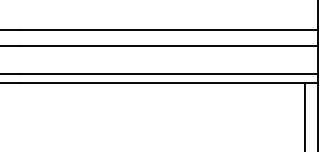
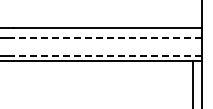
line: (169, 46) -> (108, 38), solid -> dashed
line: (169, 73) -> (108, 55), solid -> dashed

